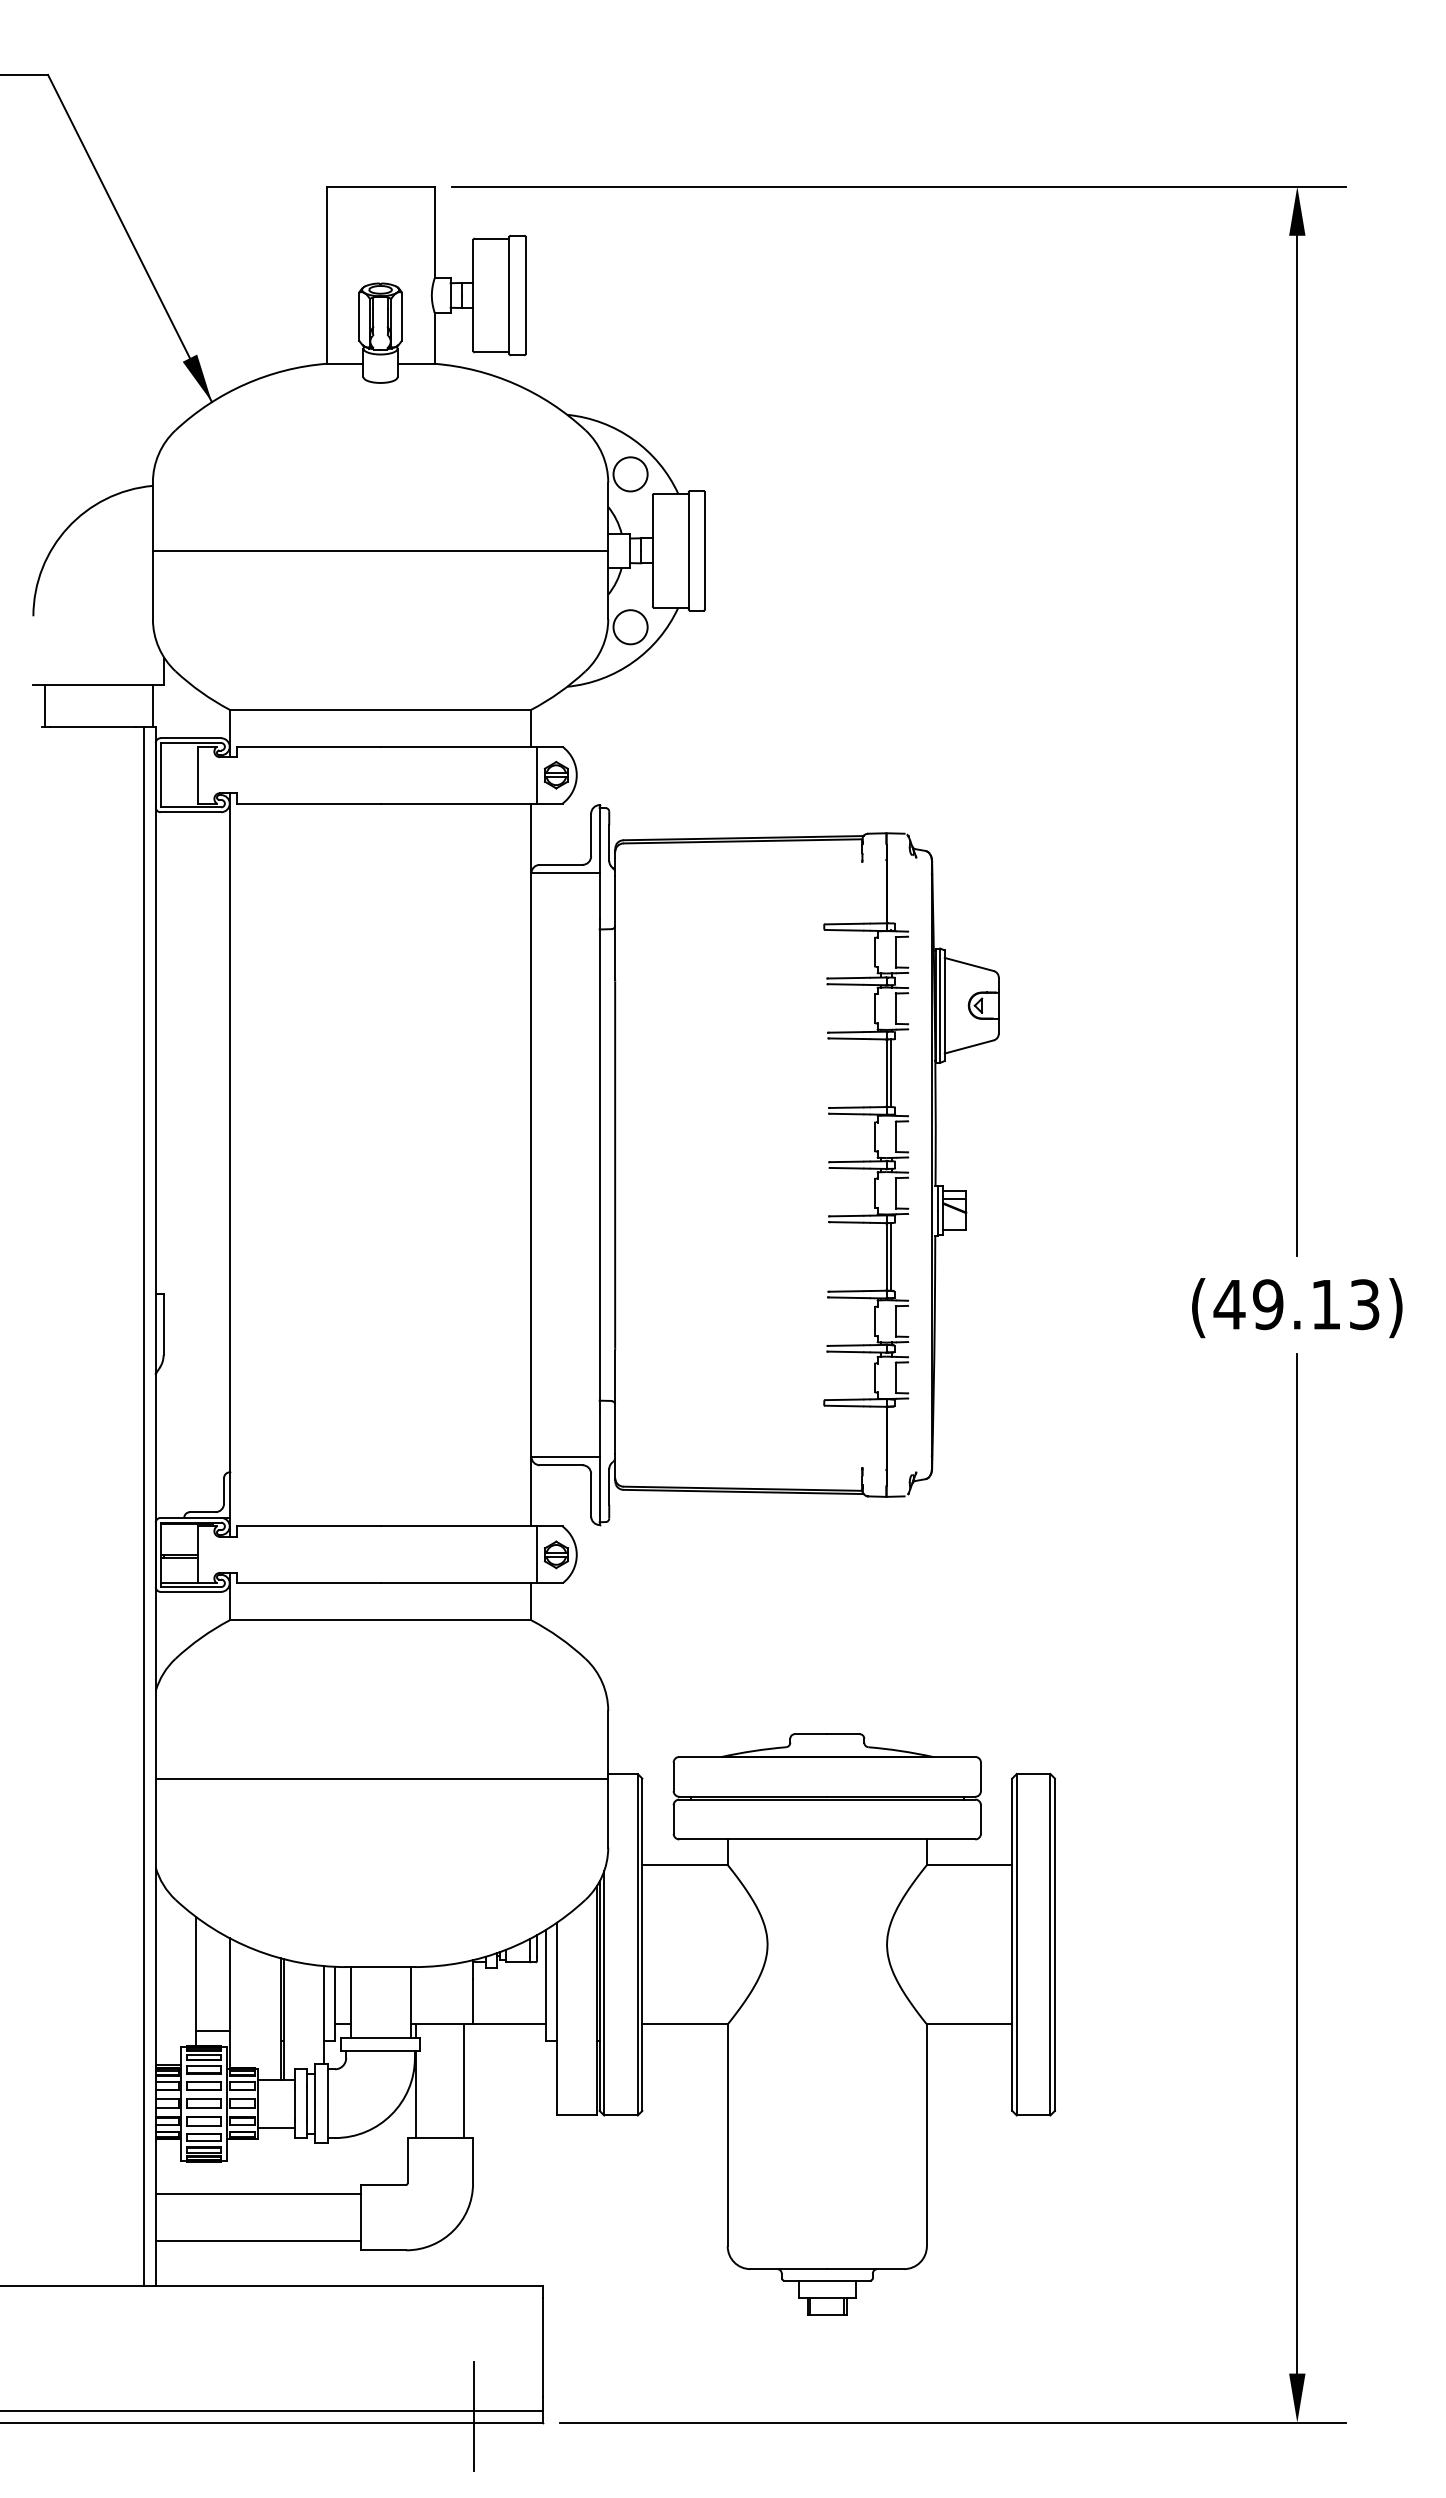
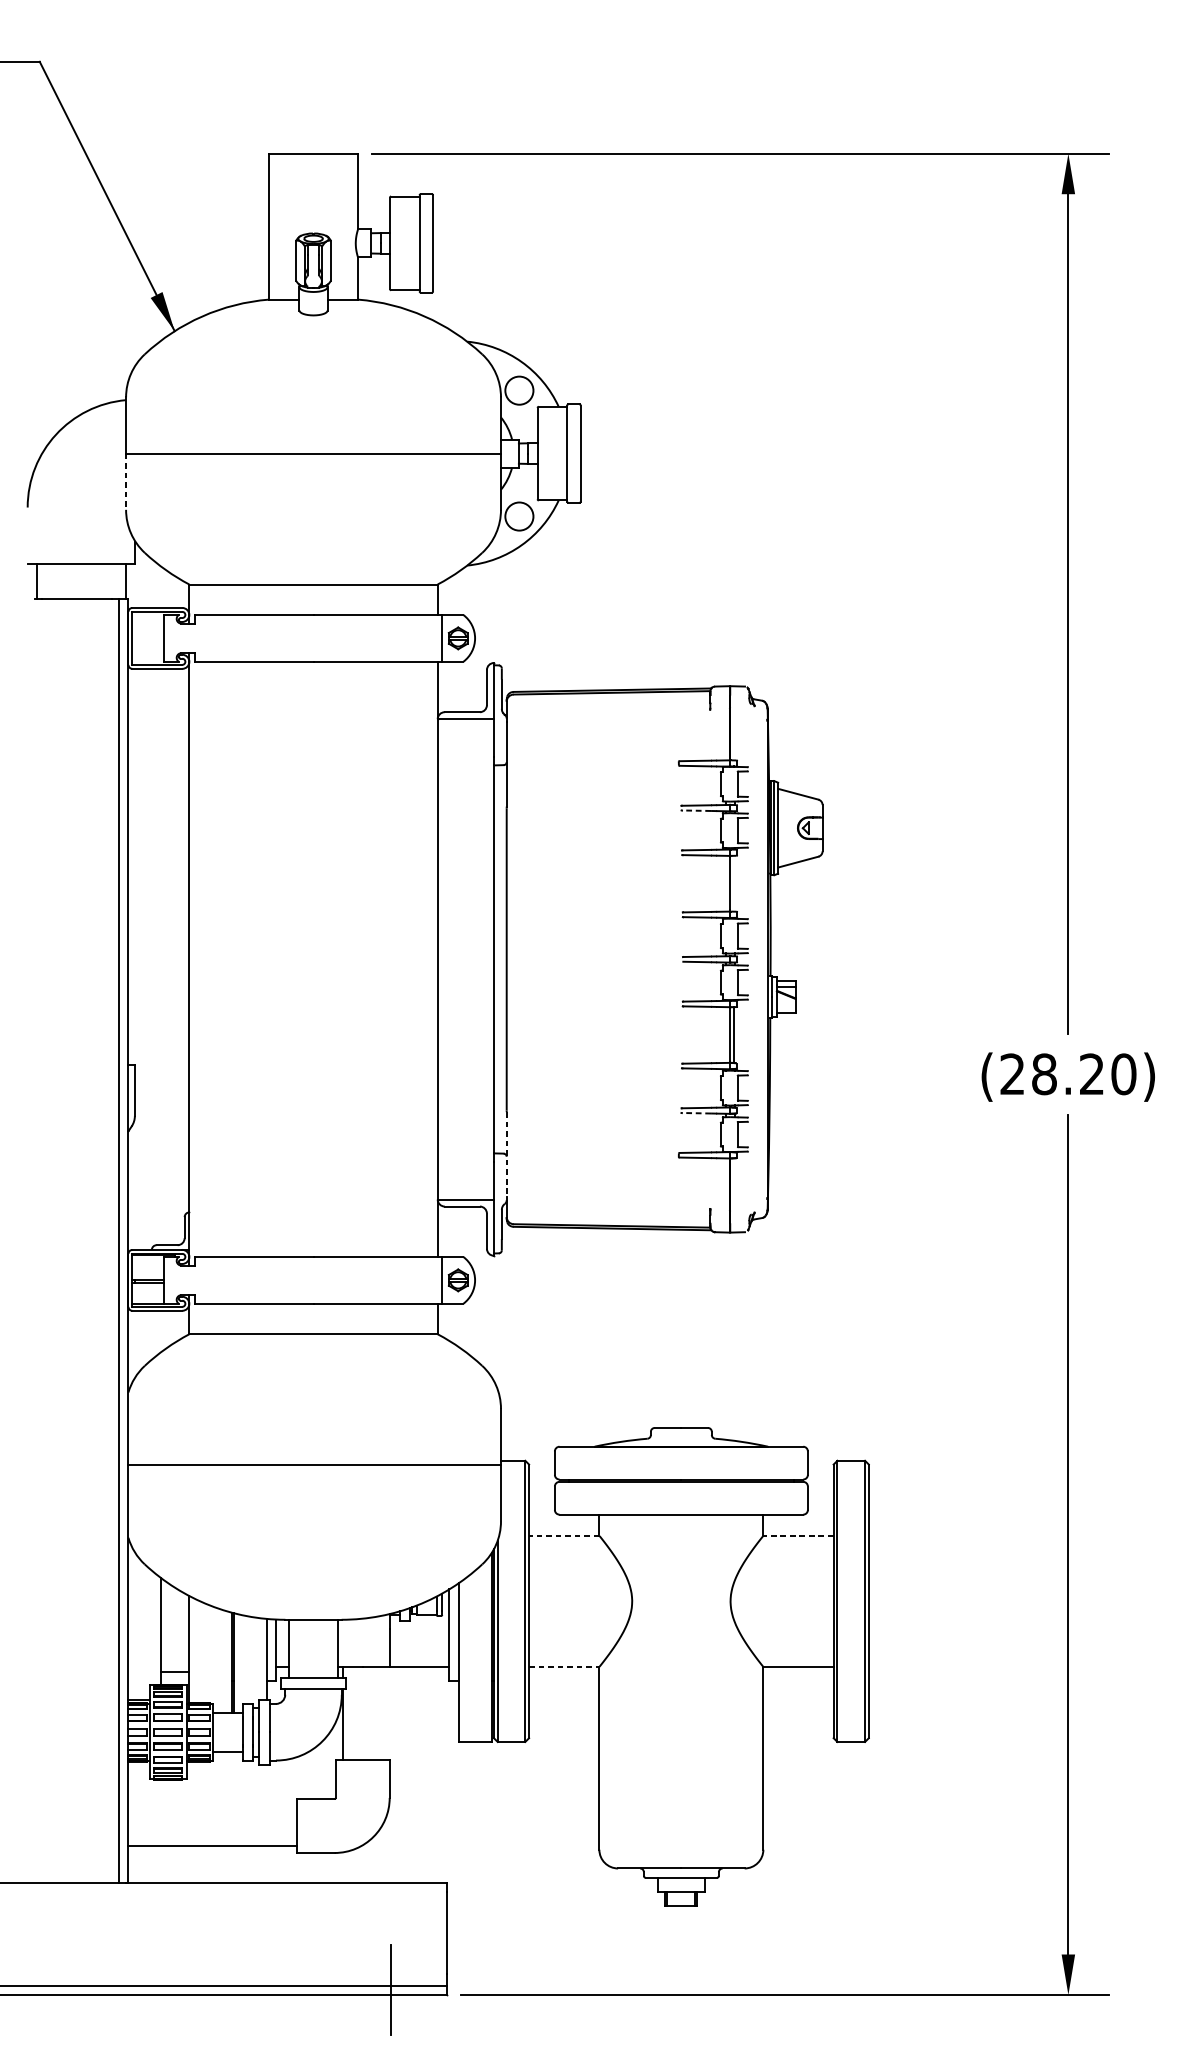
line: (152, 585) -> (125, 482), solid -> dashed
line: (845, 984) -> (696, 810), solid -> dashed
line: (890, 1073) -> (733, 883), removed
text: (1296, 1304) -> (1067, 1074), (49.13) -> (28.20)
line: (845, 1351) -> (696, 1112), solid -> dashed
line: (615, 1402) -> (506, 1154), solid -> dashed
line: (685, 1865) -> (564, 1536), solid -> dashed
line: (969, 1865) -> (798, 1536), solid -> dashed
line: (685, 2024) -> (564, 1667), solid -> dashed
line: (464, 2080) -> (382, 1713), removed
line: (257, 2193) -> (212, 1806), removed

